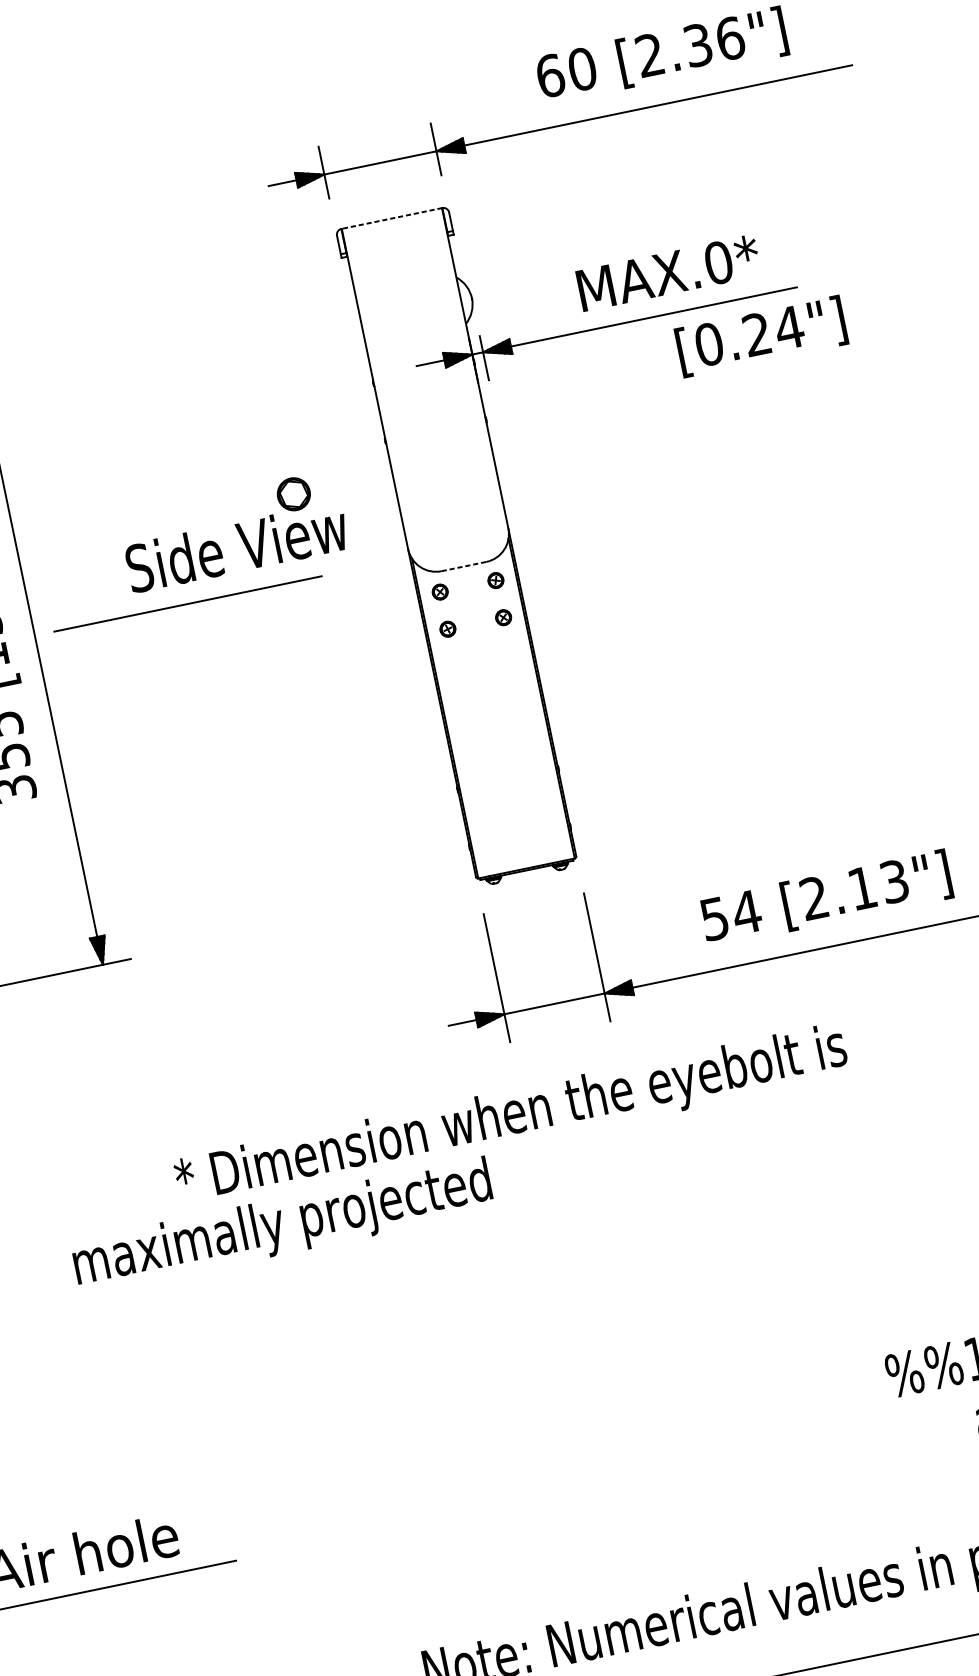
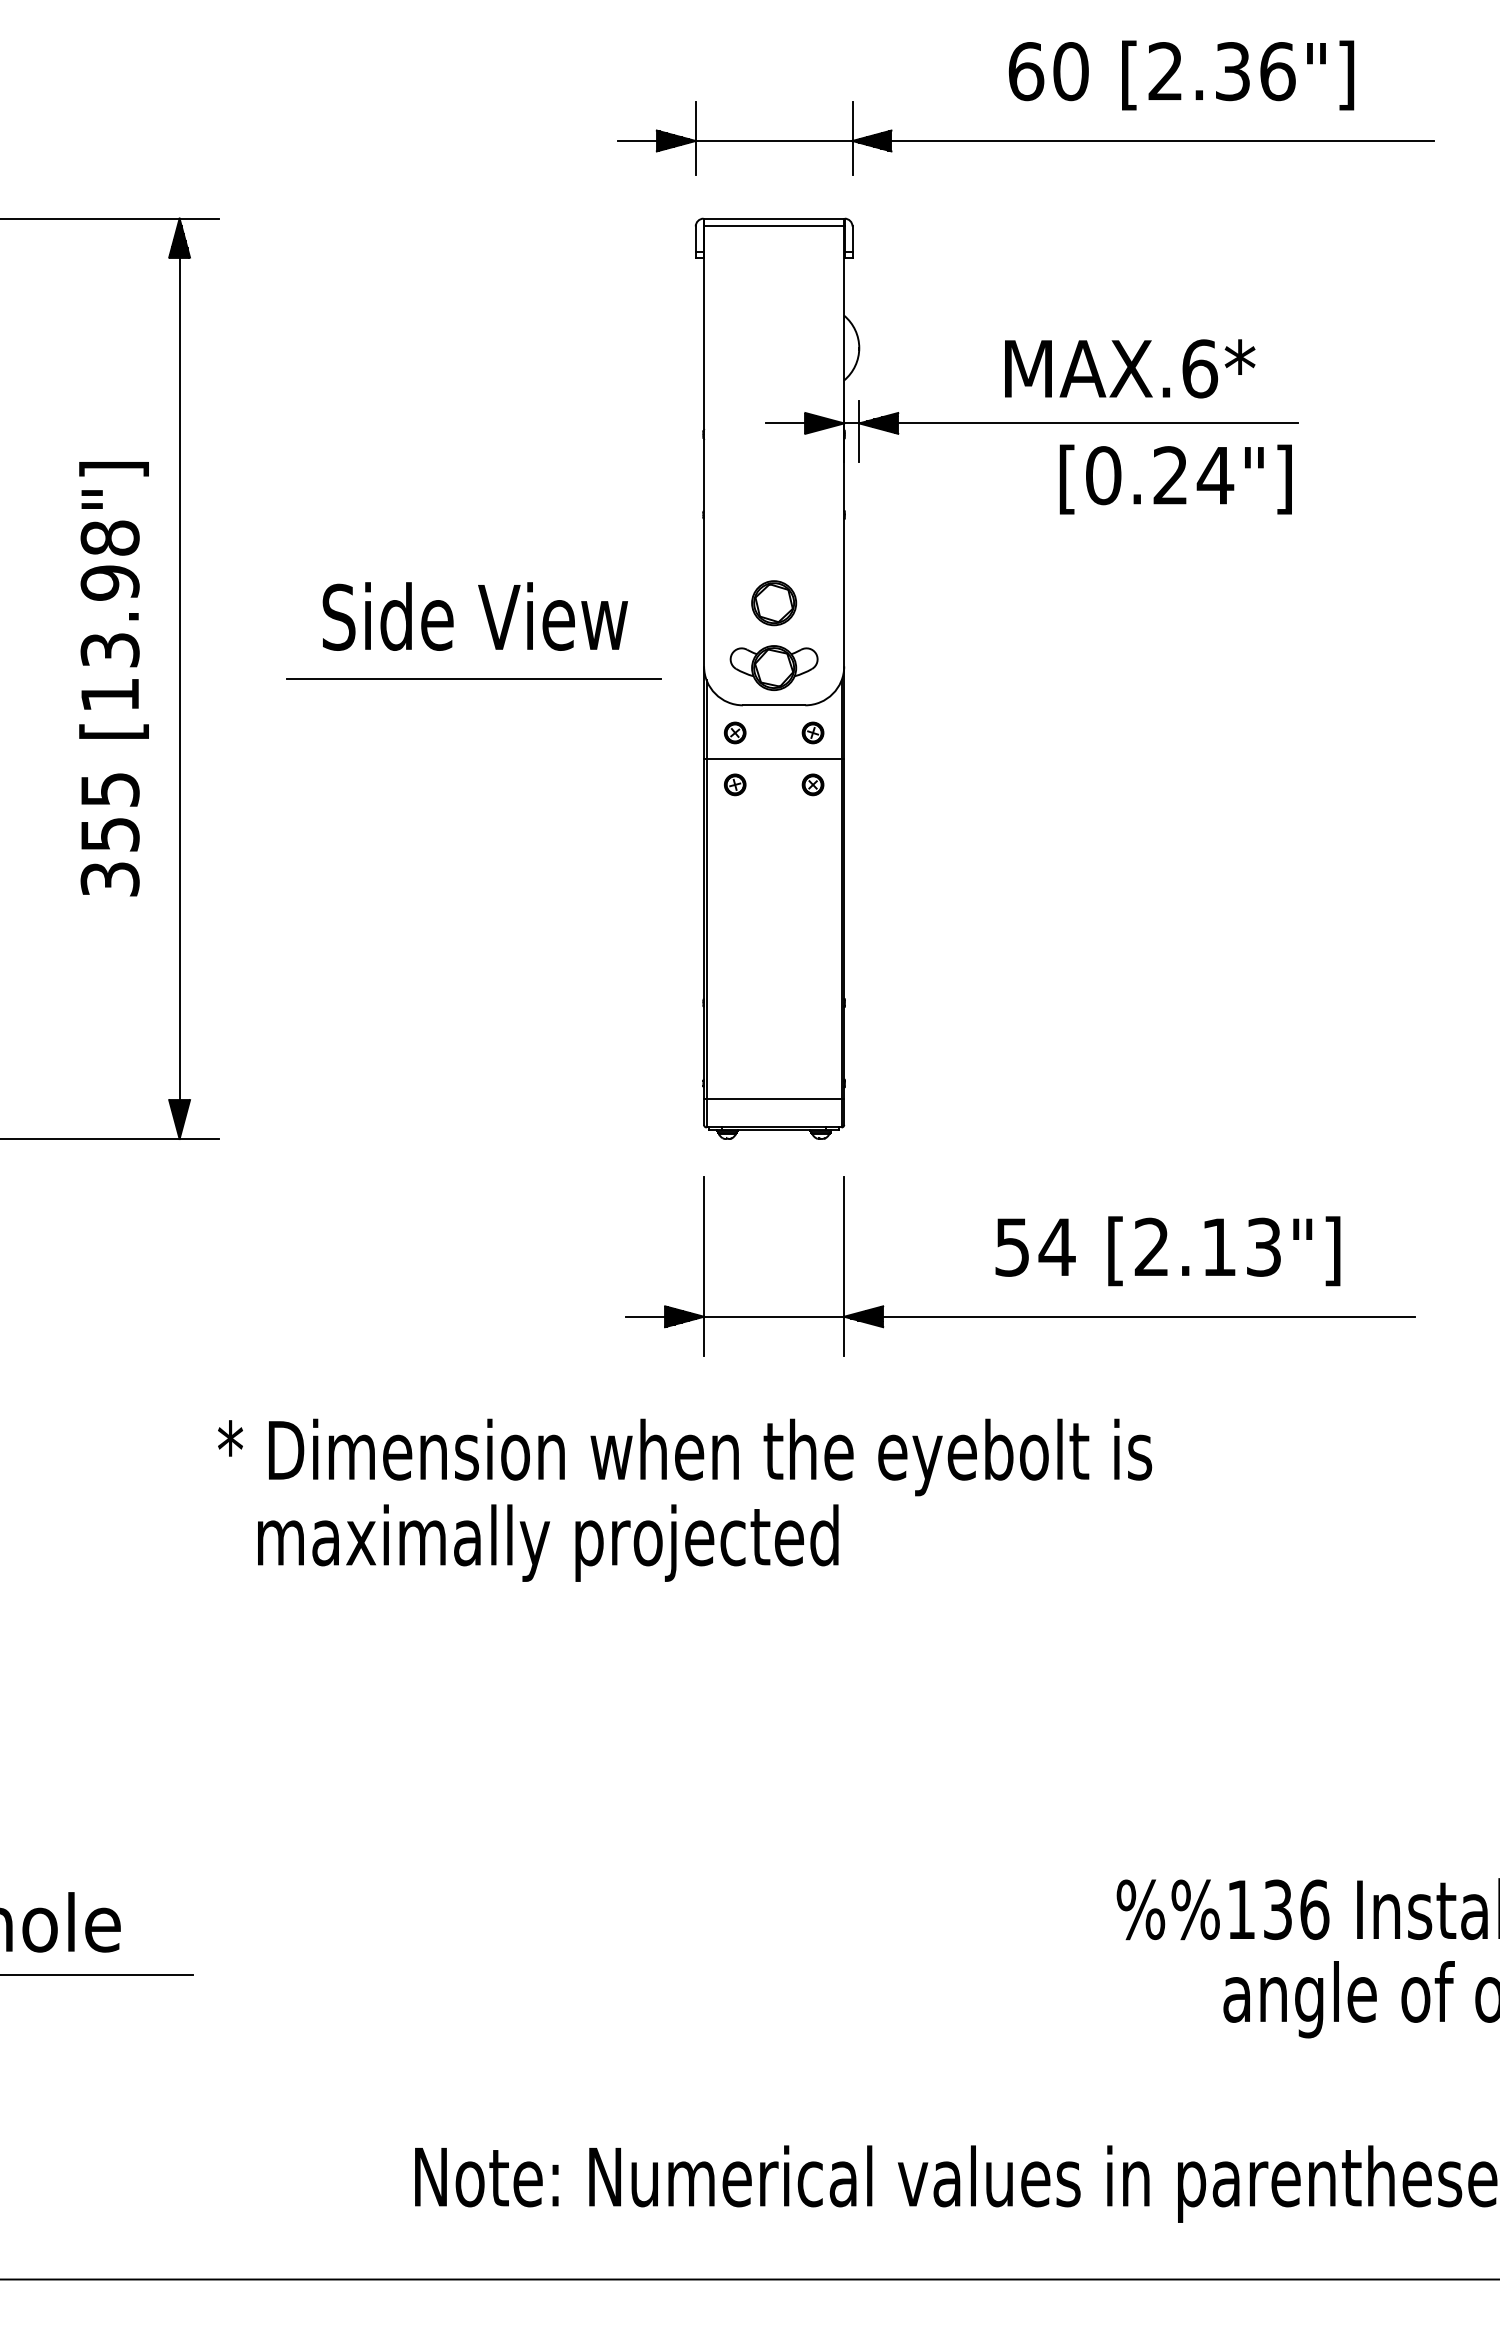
line: (392, 218) -> (774, 218), dashed -> solid
line: (392, 224) -> (773, 226), added
text: (719, 262) -> (1200, 368), MAX.0* -> MAX.6*
text: (761, 336) -> (1175, 479), moved
part: (294, 494) -> (774, 603), moved
part: (457, 539) -> (773, 667), added
line: (464, 566) -> (774, 705), dashed -> solid
line: (187, 603) -> (473, 678), moved
line: (472, 604) -> (774, 758), added
line: (522, 847) -> (774, 1098), added
text: (282, 1225) -> (548, 1542), moved

